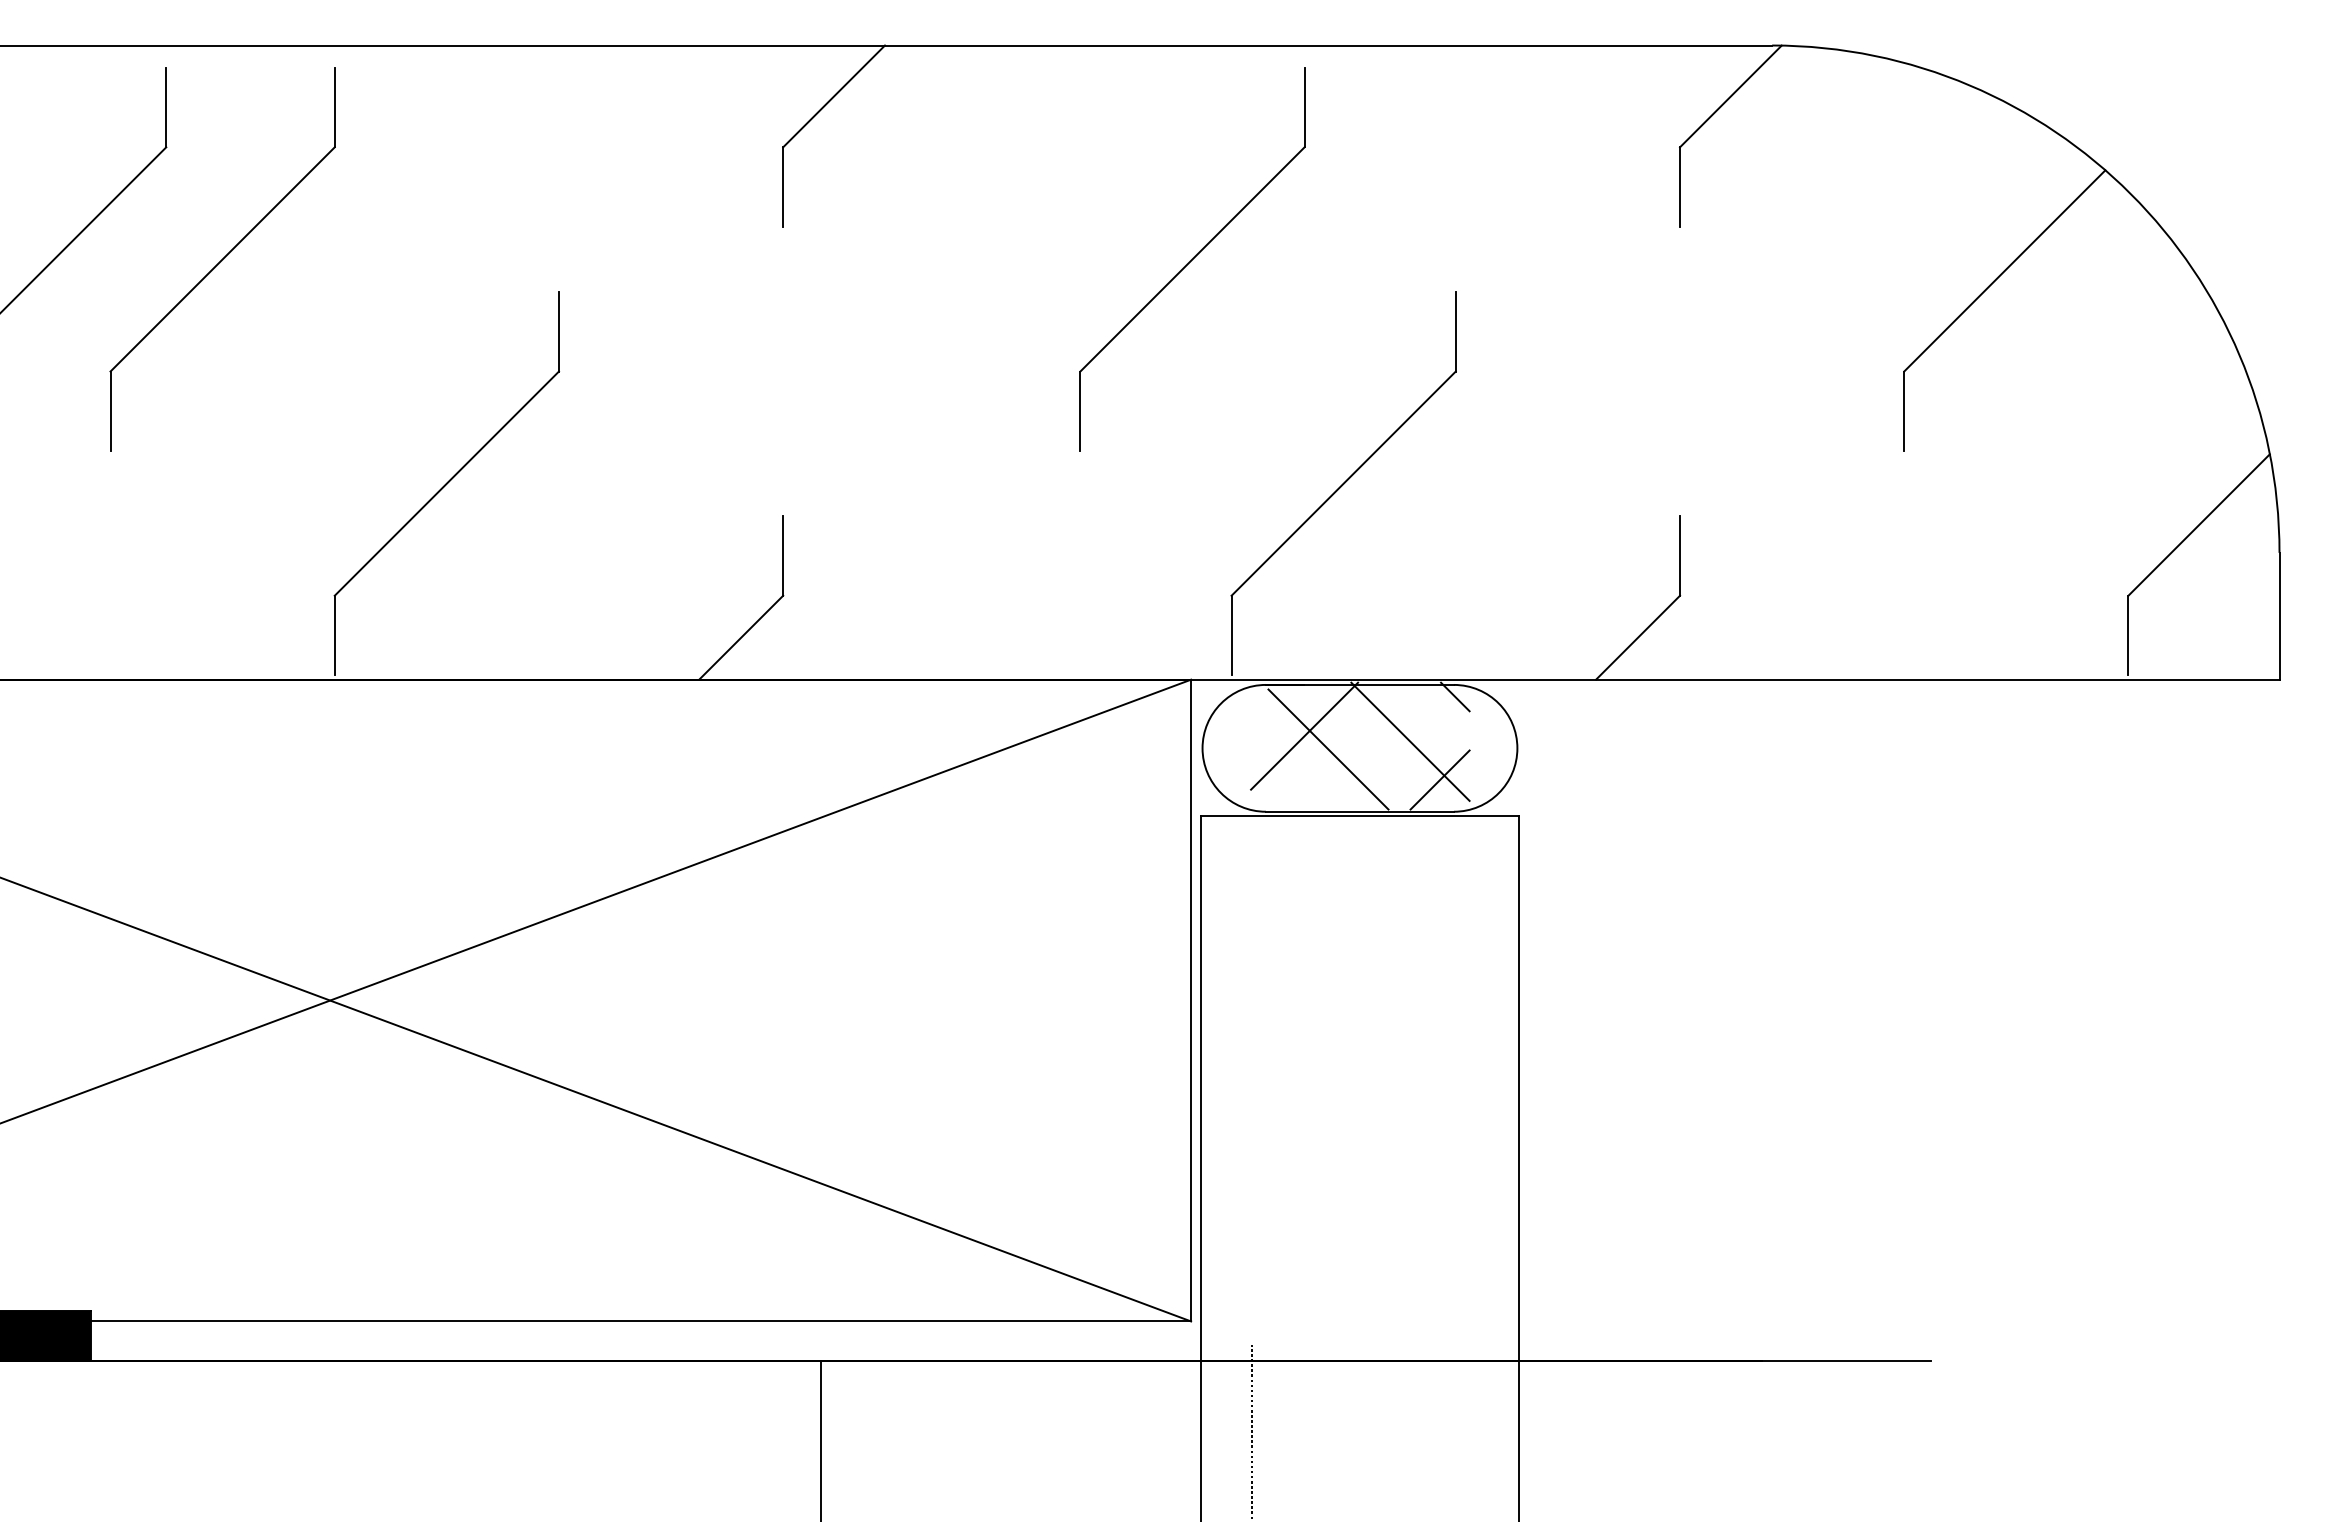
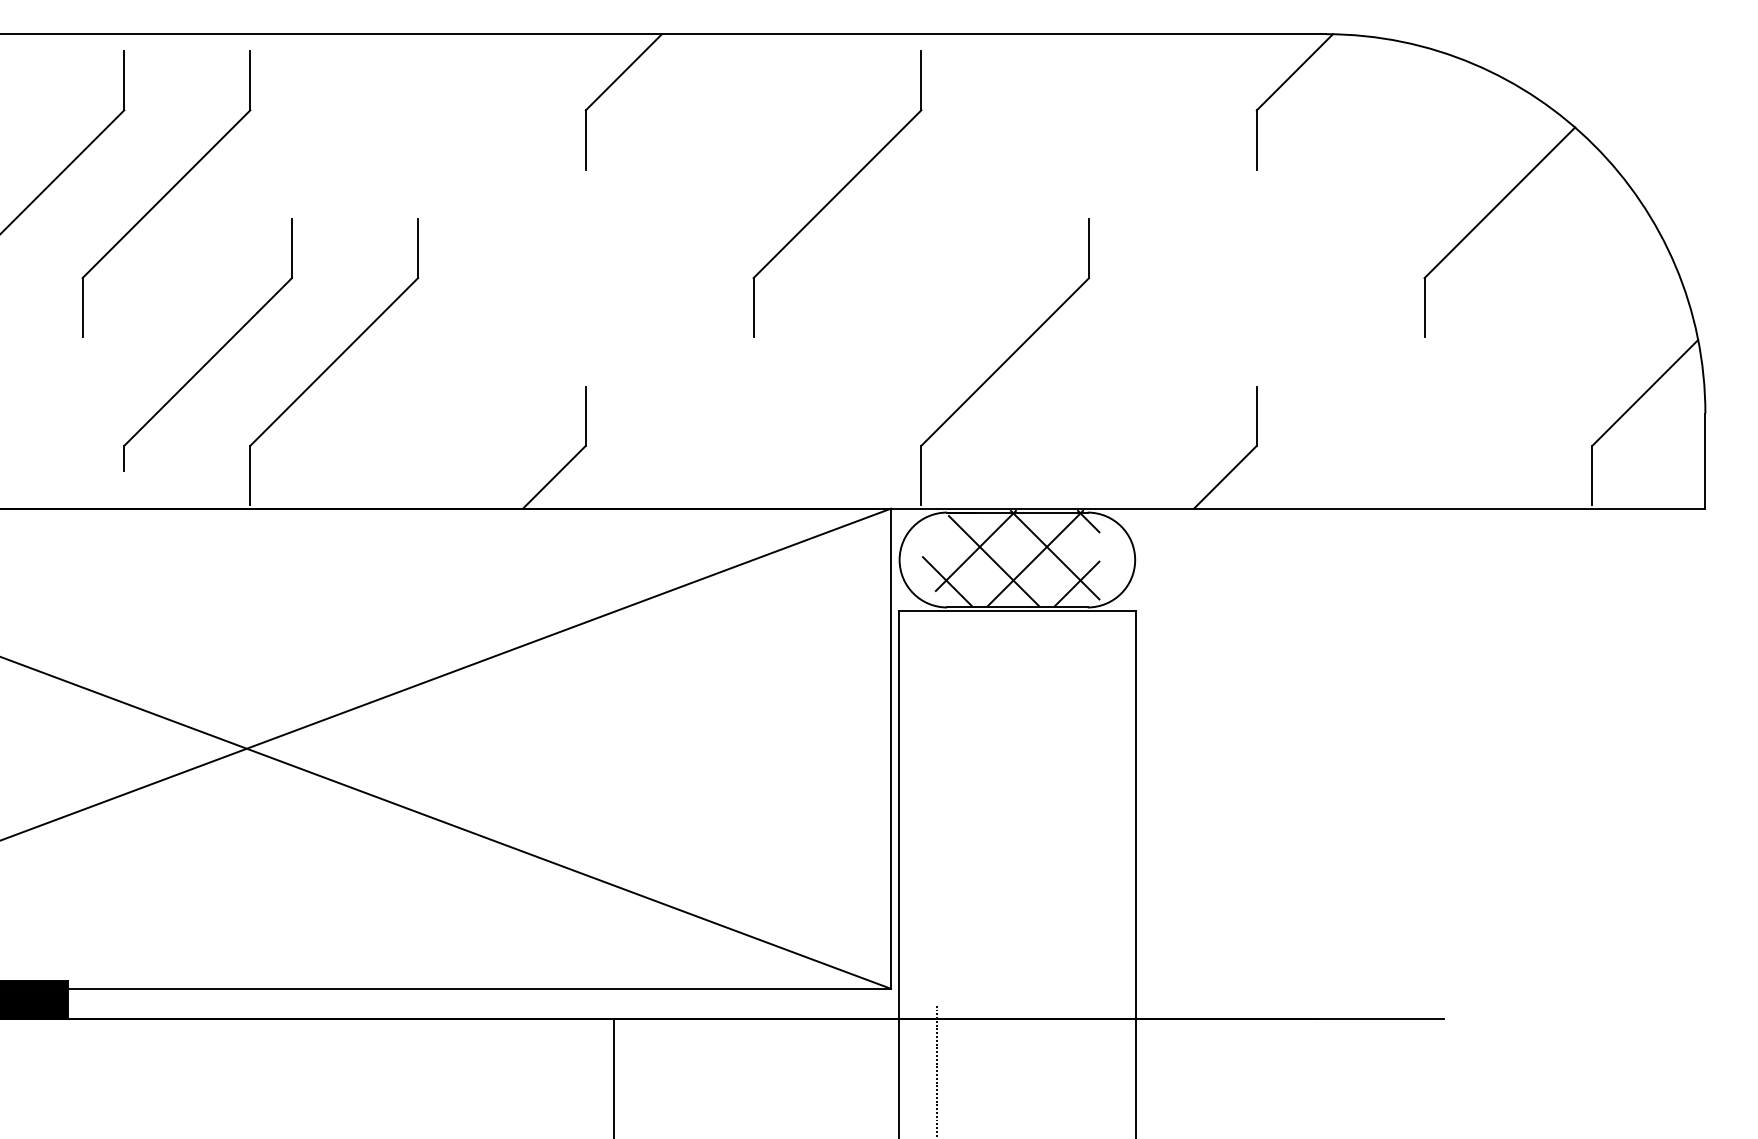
part: (1192, 259) -> (837, 194), moved
part: (289, 471) -> (216, 352), added
line: (1383, 745) -> (1034, 557), added
line: (1265, 776) -> (946, 581), added

